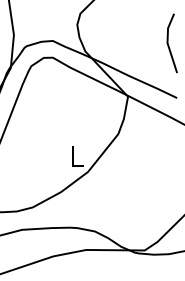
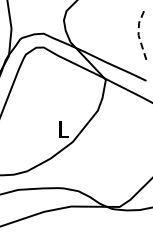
line: (167, 43) -> (138, 35), solid -> dashed

